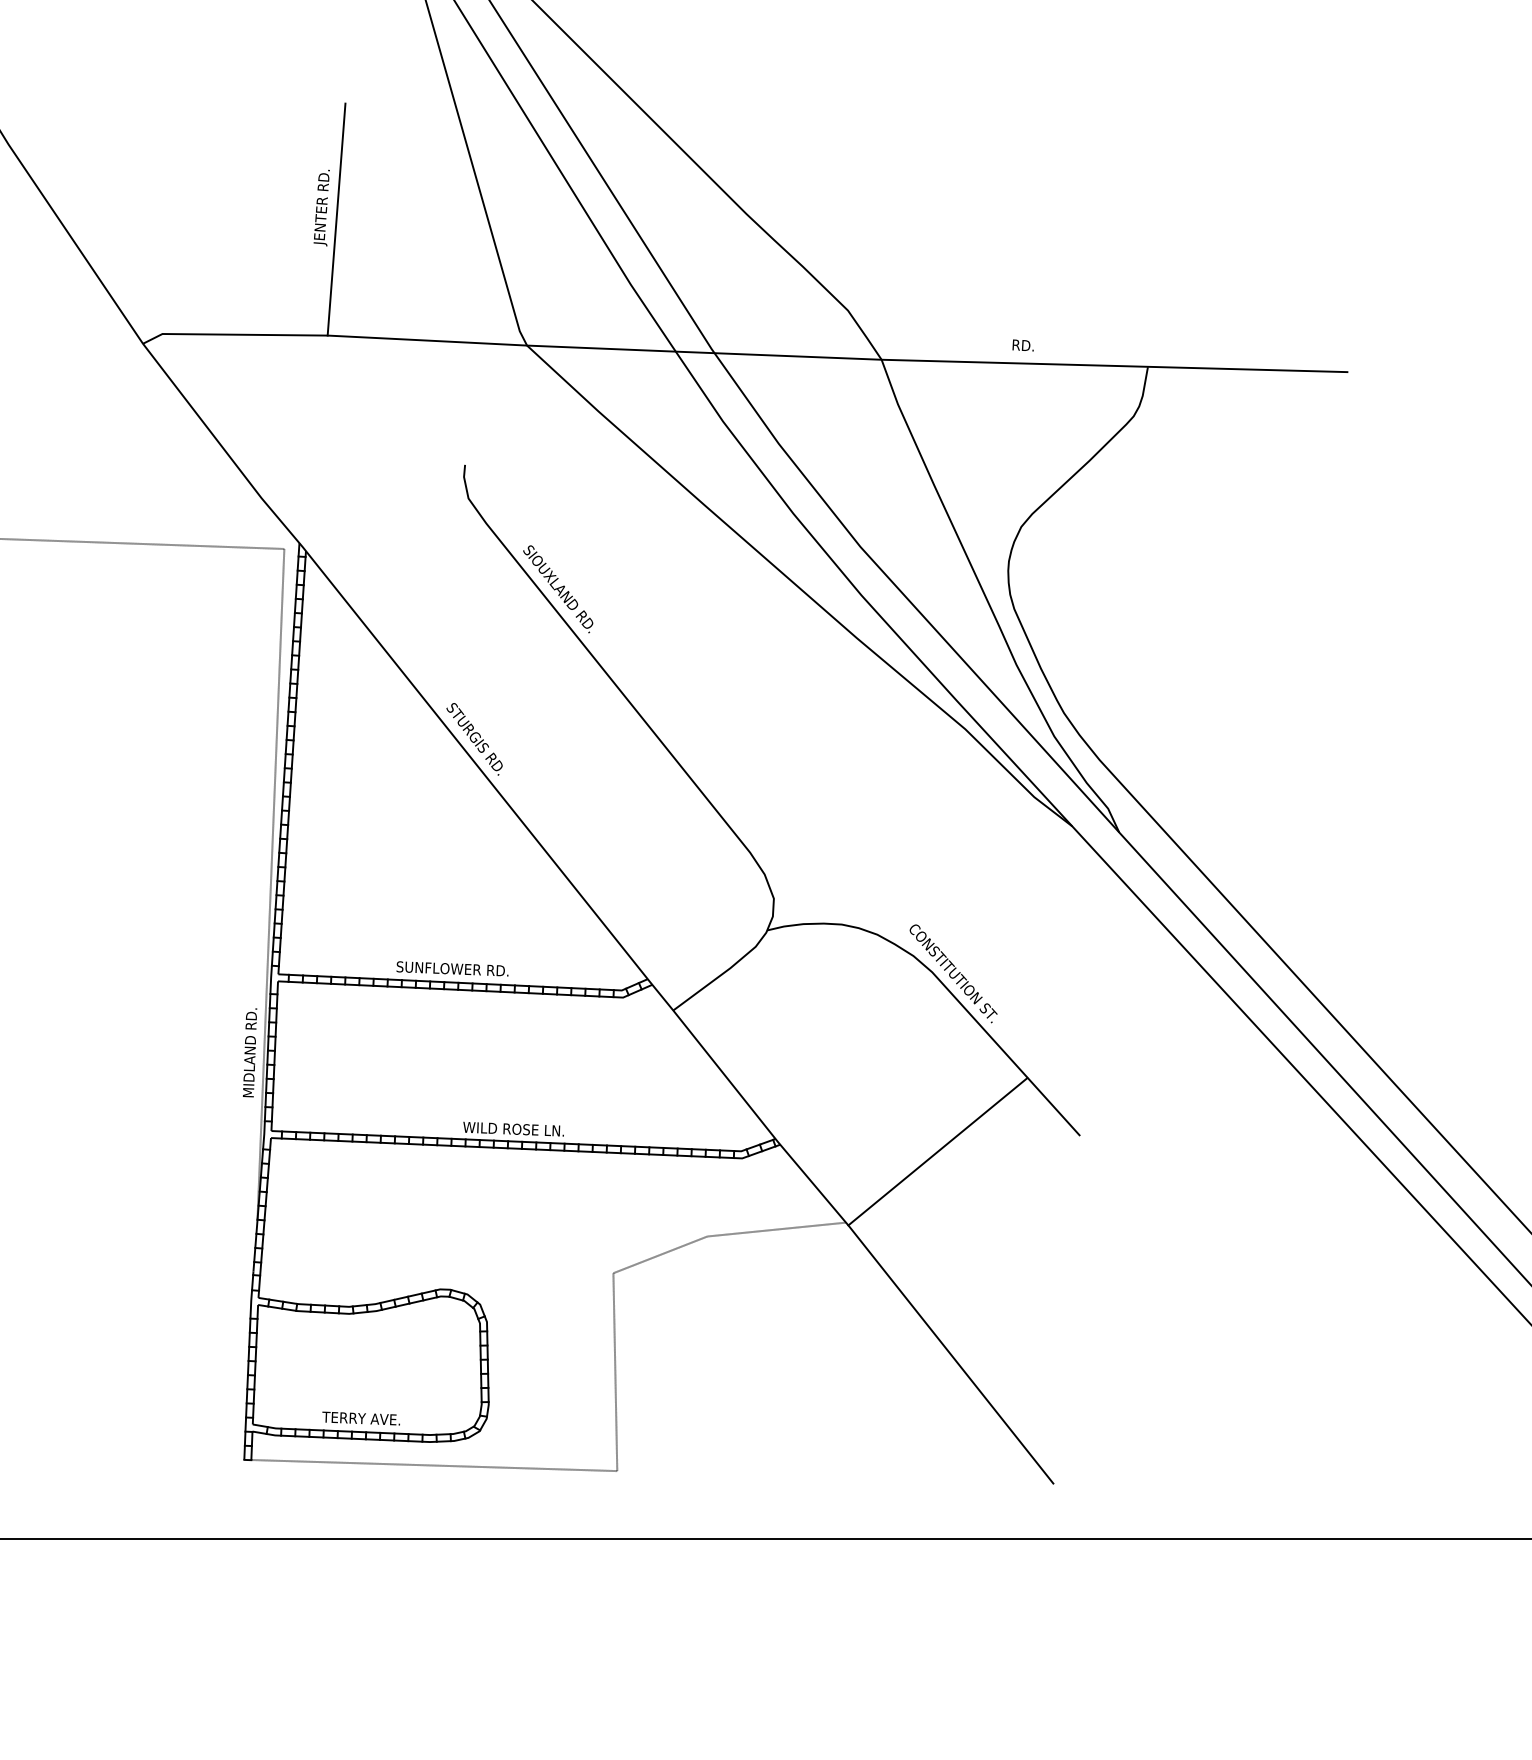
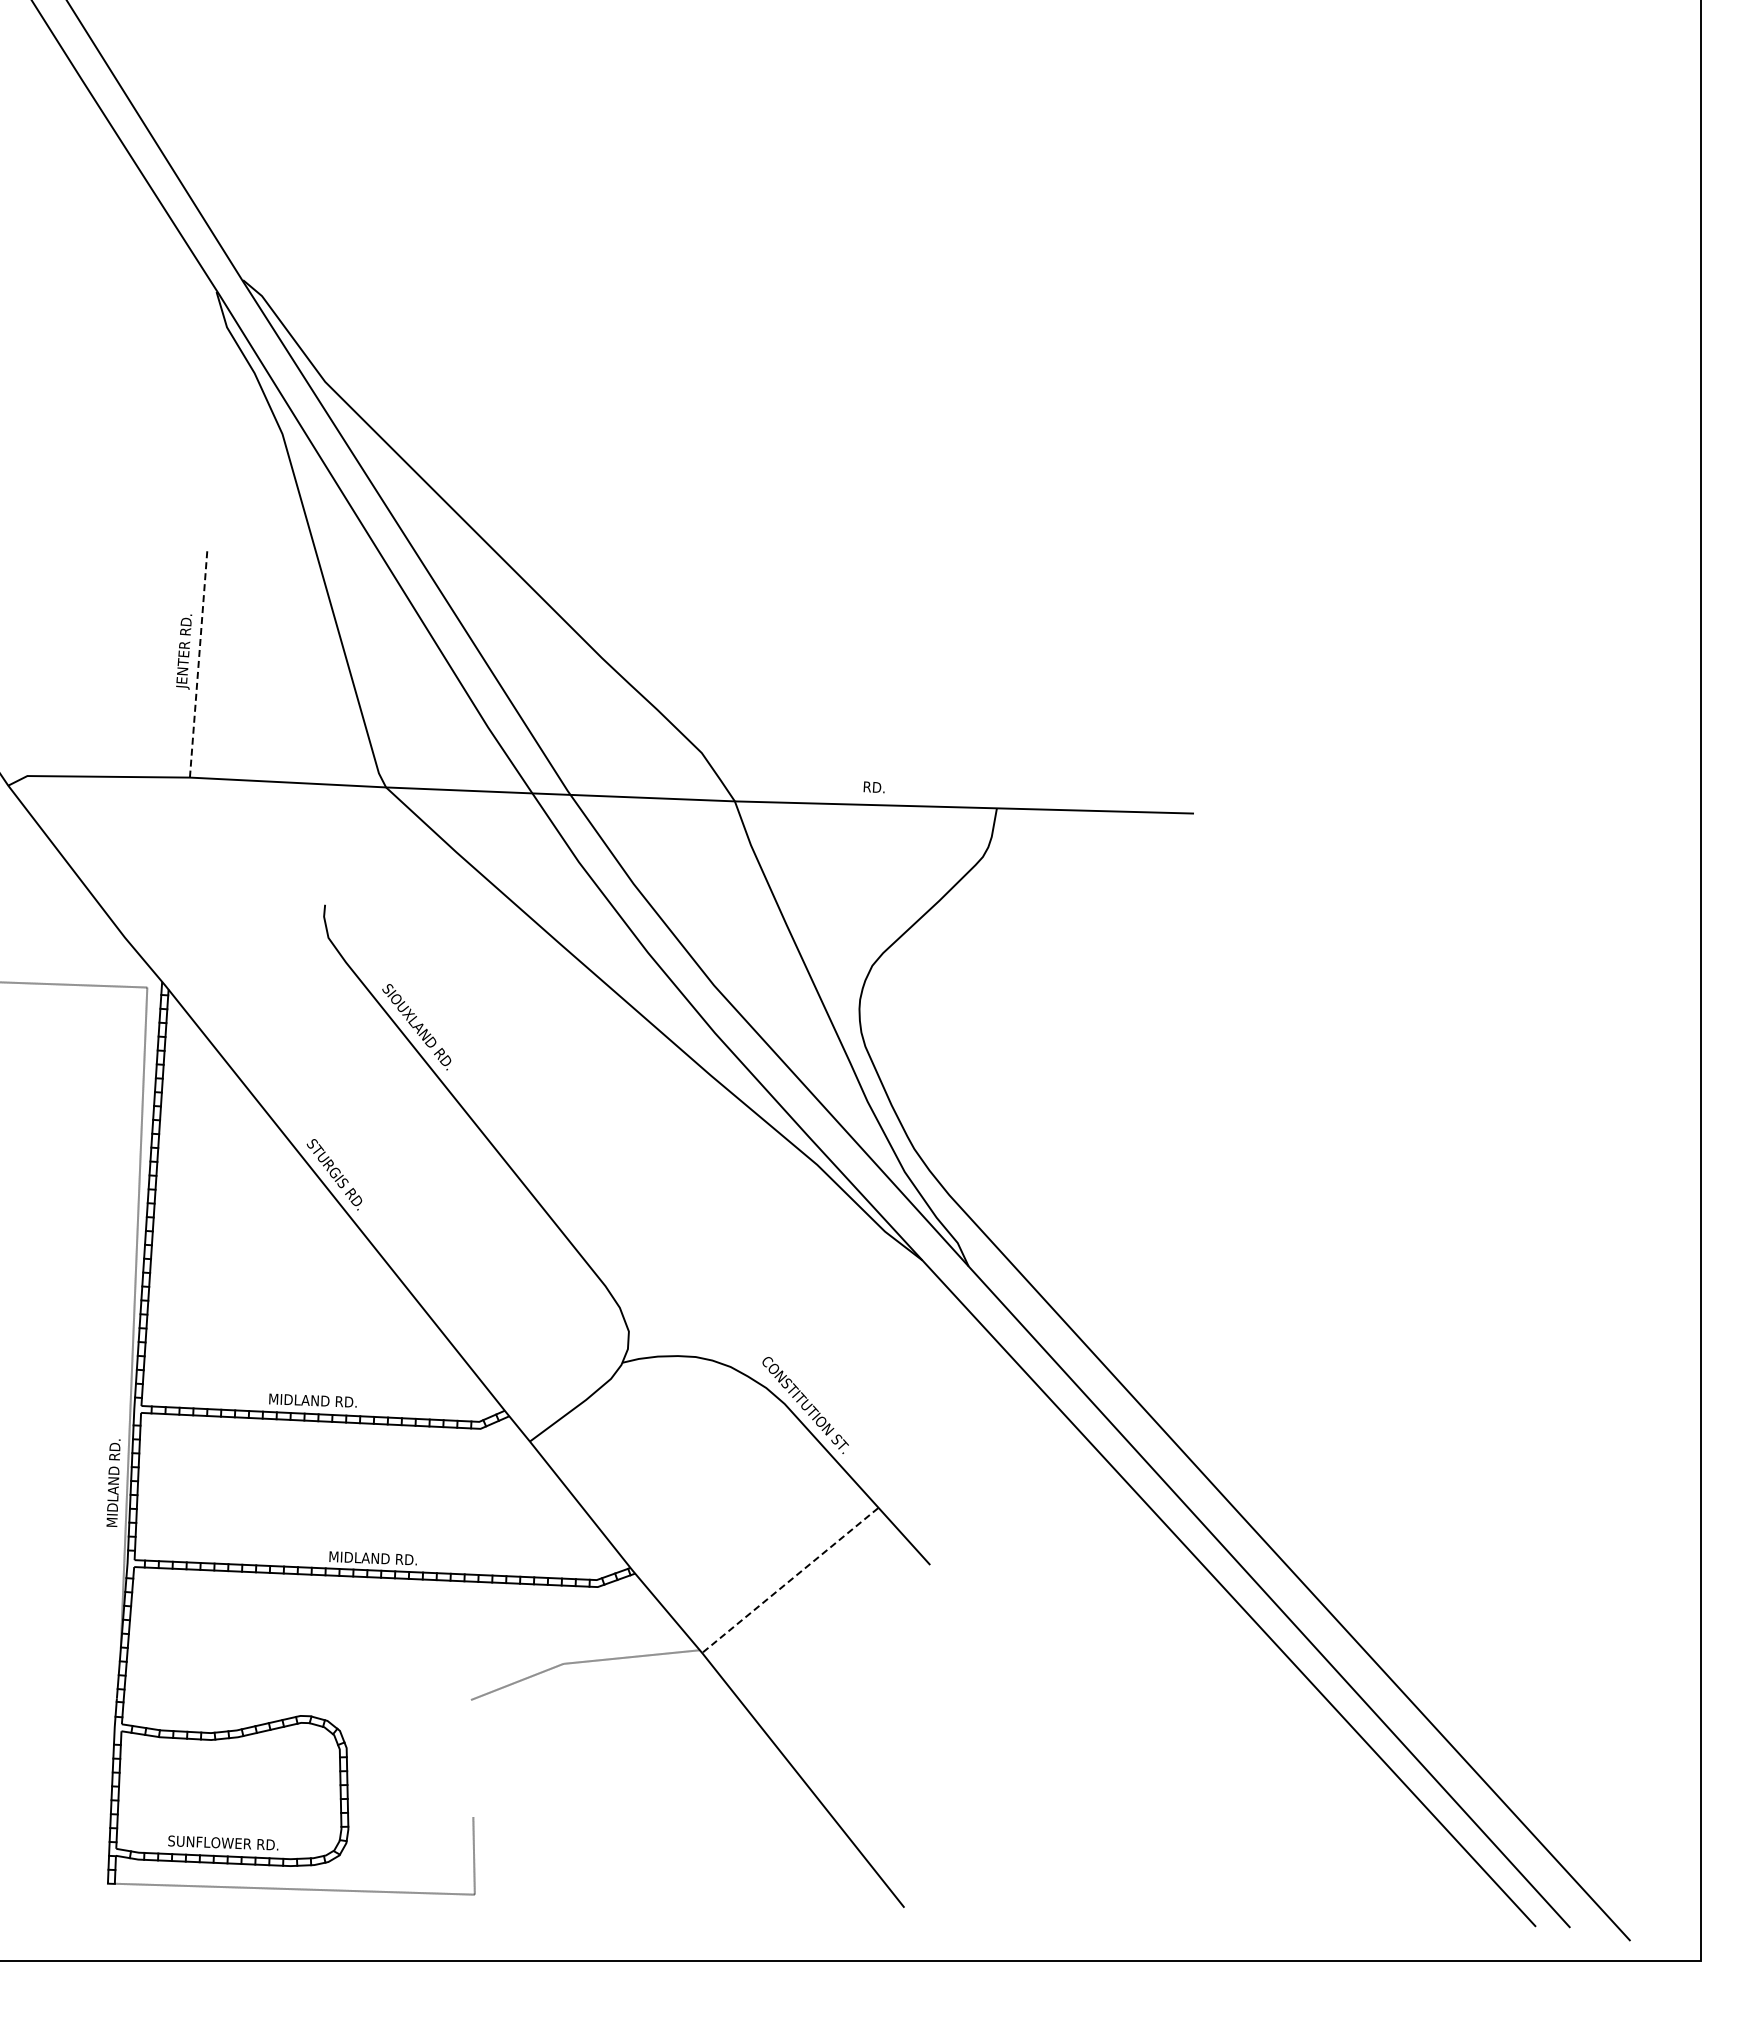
line: (336, 219) -> (198, 663), solid -> dashed
text: (452, 968) -> (312, 1400), SUNFLOWER RD. -> MIDLAND RD.
text: (513, 1129) -> (372, 1558), WILD ROSE LN. -> MIDLAND RD.
line: (937, 1151) -> (789, 1580), solid -> dashed
line: (614, 1332) -> (472, 1758), removed
text: (361, 1418) -> (223, 1842), TERRY AVE. -> SUNFLOWER RD.

